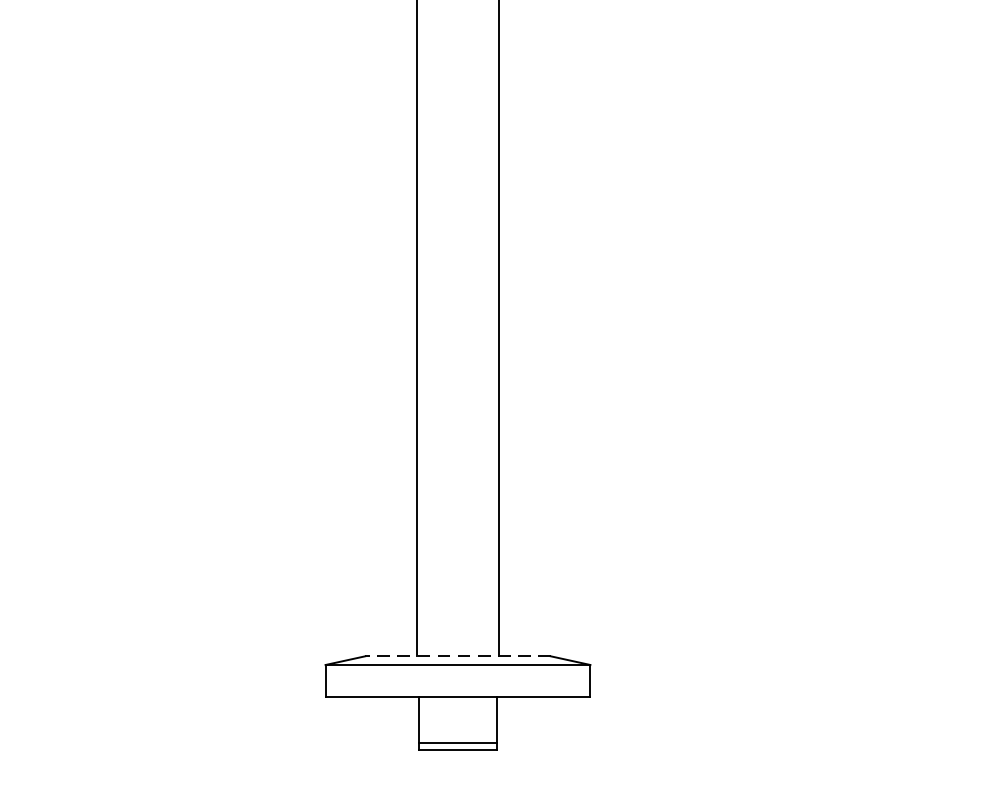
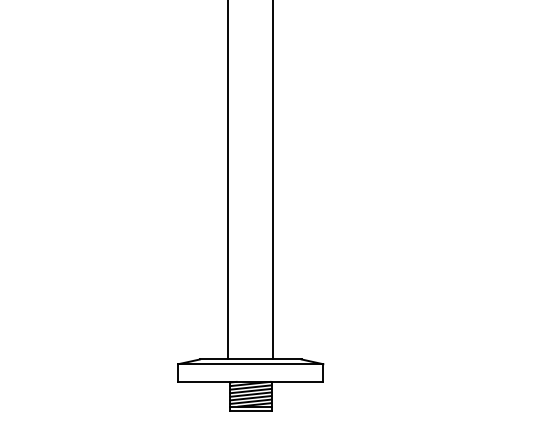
line: (457, 656) -> (250, 359), dashed -> solid
hatch: (457, 718) -> (250, 393), added

